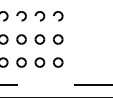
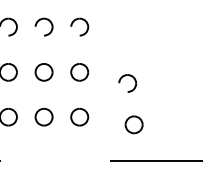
part: (82, 45) -> (126, 83), added
part: (86, 66) -> (134, 124), added

